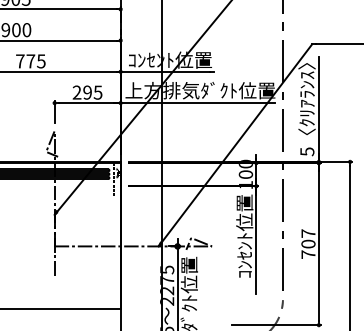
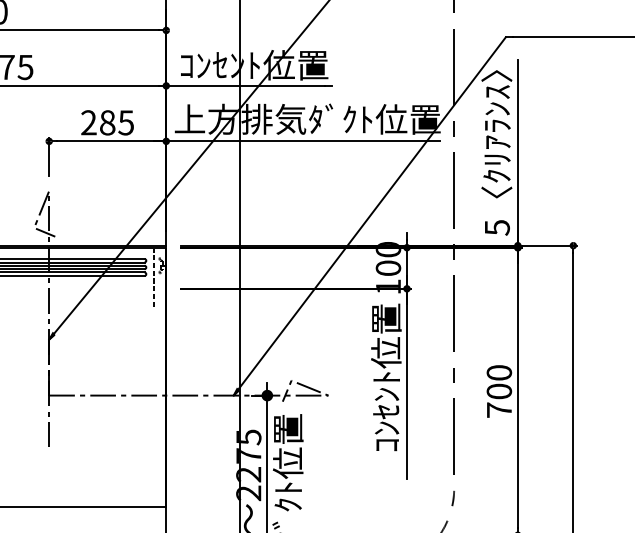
text: (87, 92) -> (107, 122), 295 -> 285
text: (308, 233) -> (499, 372), 707 -> 700

